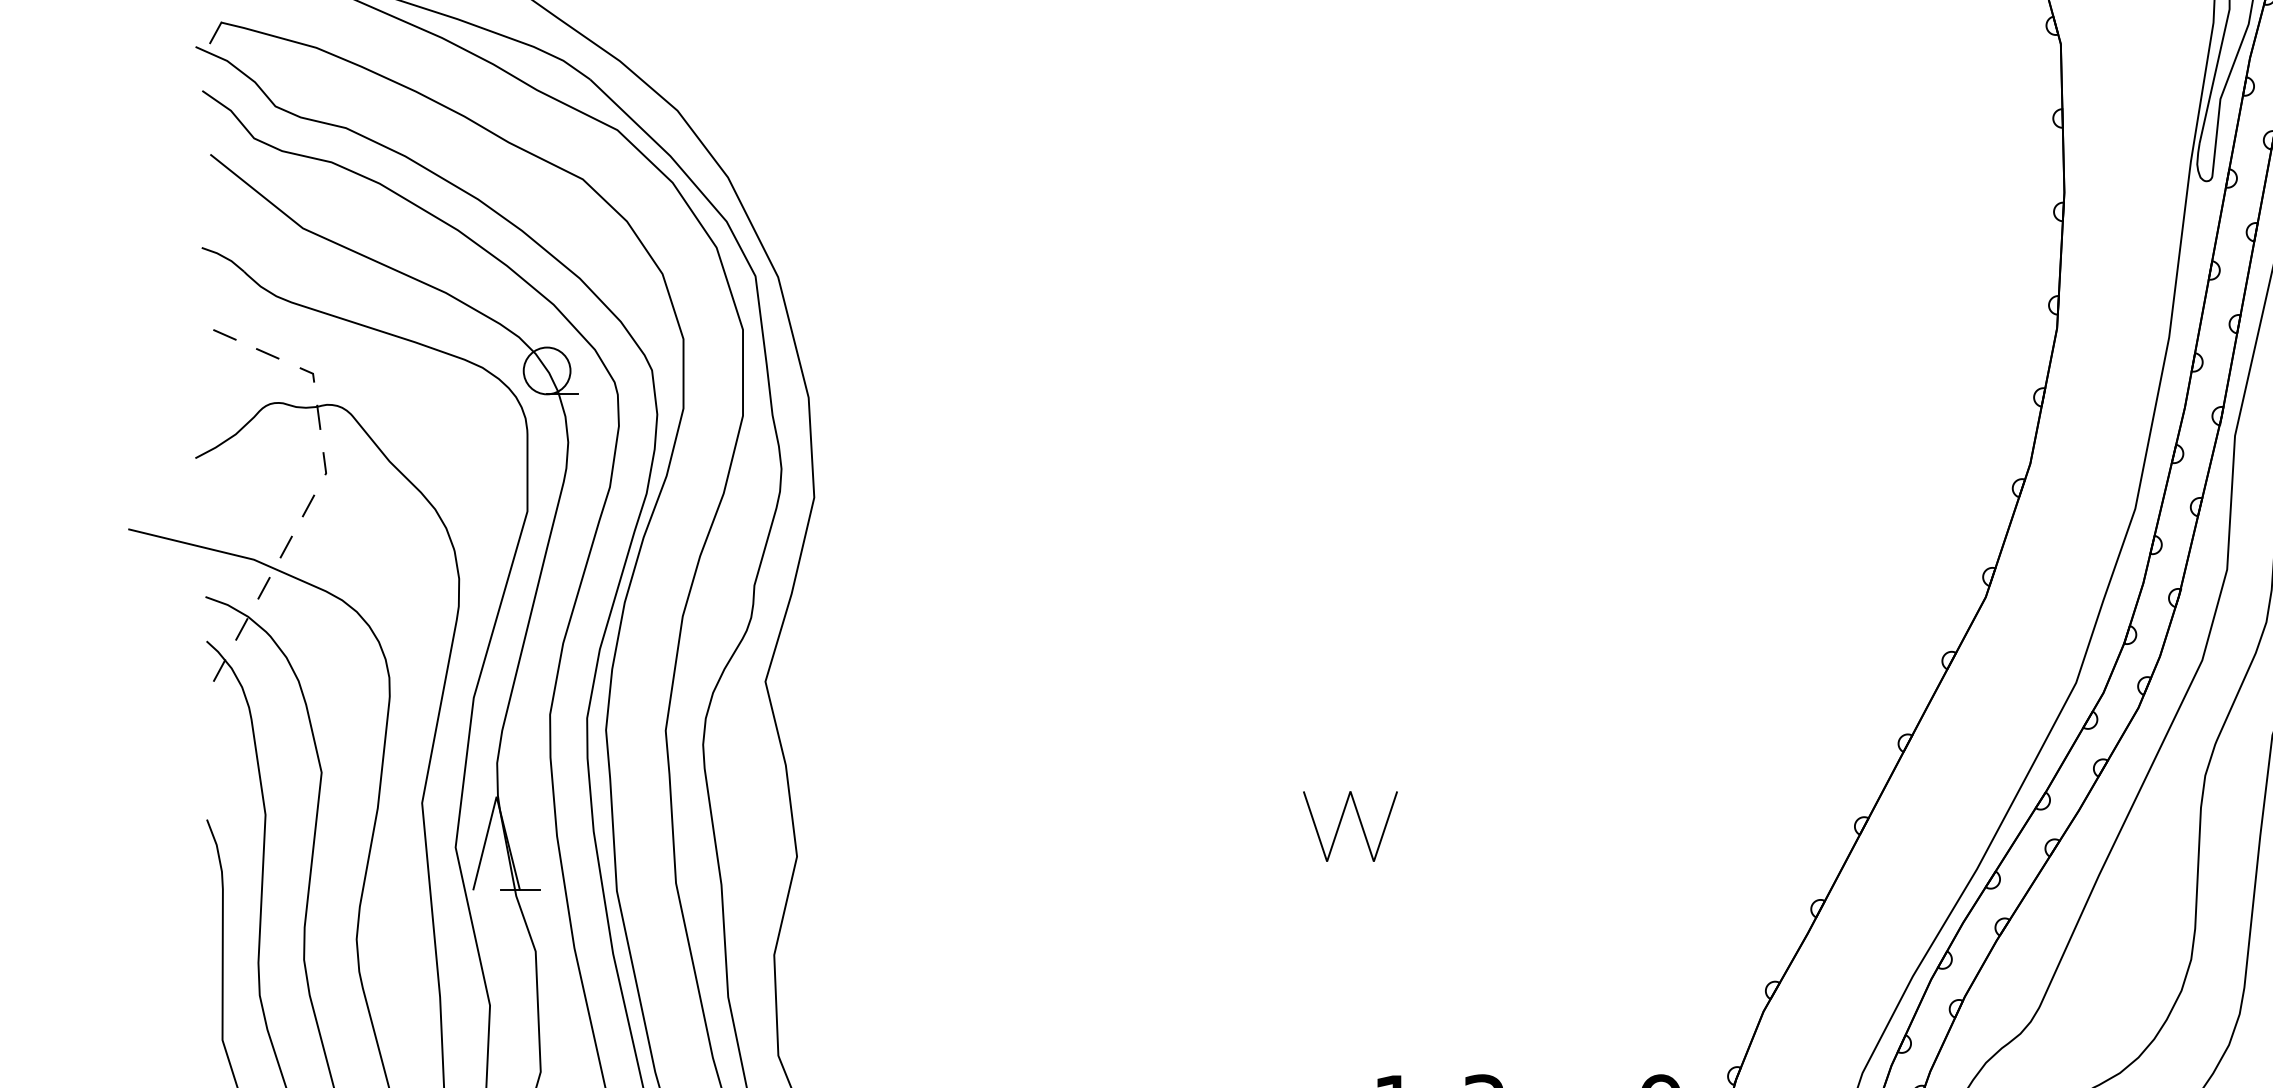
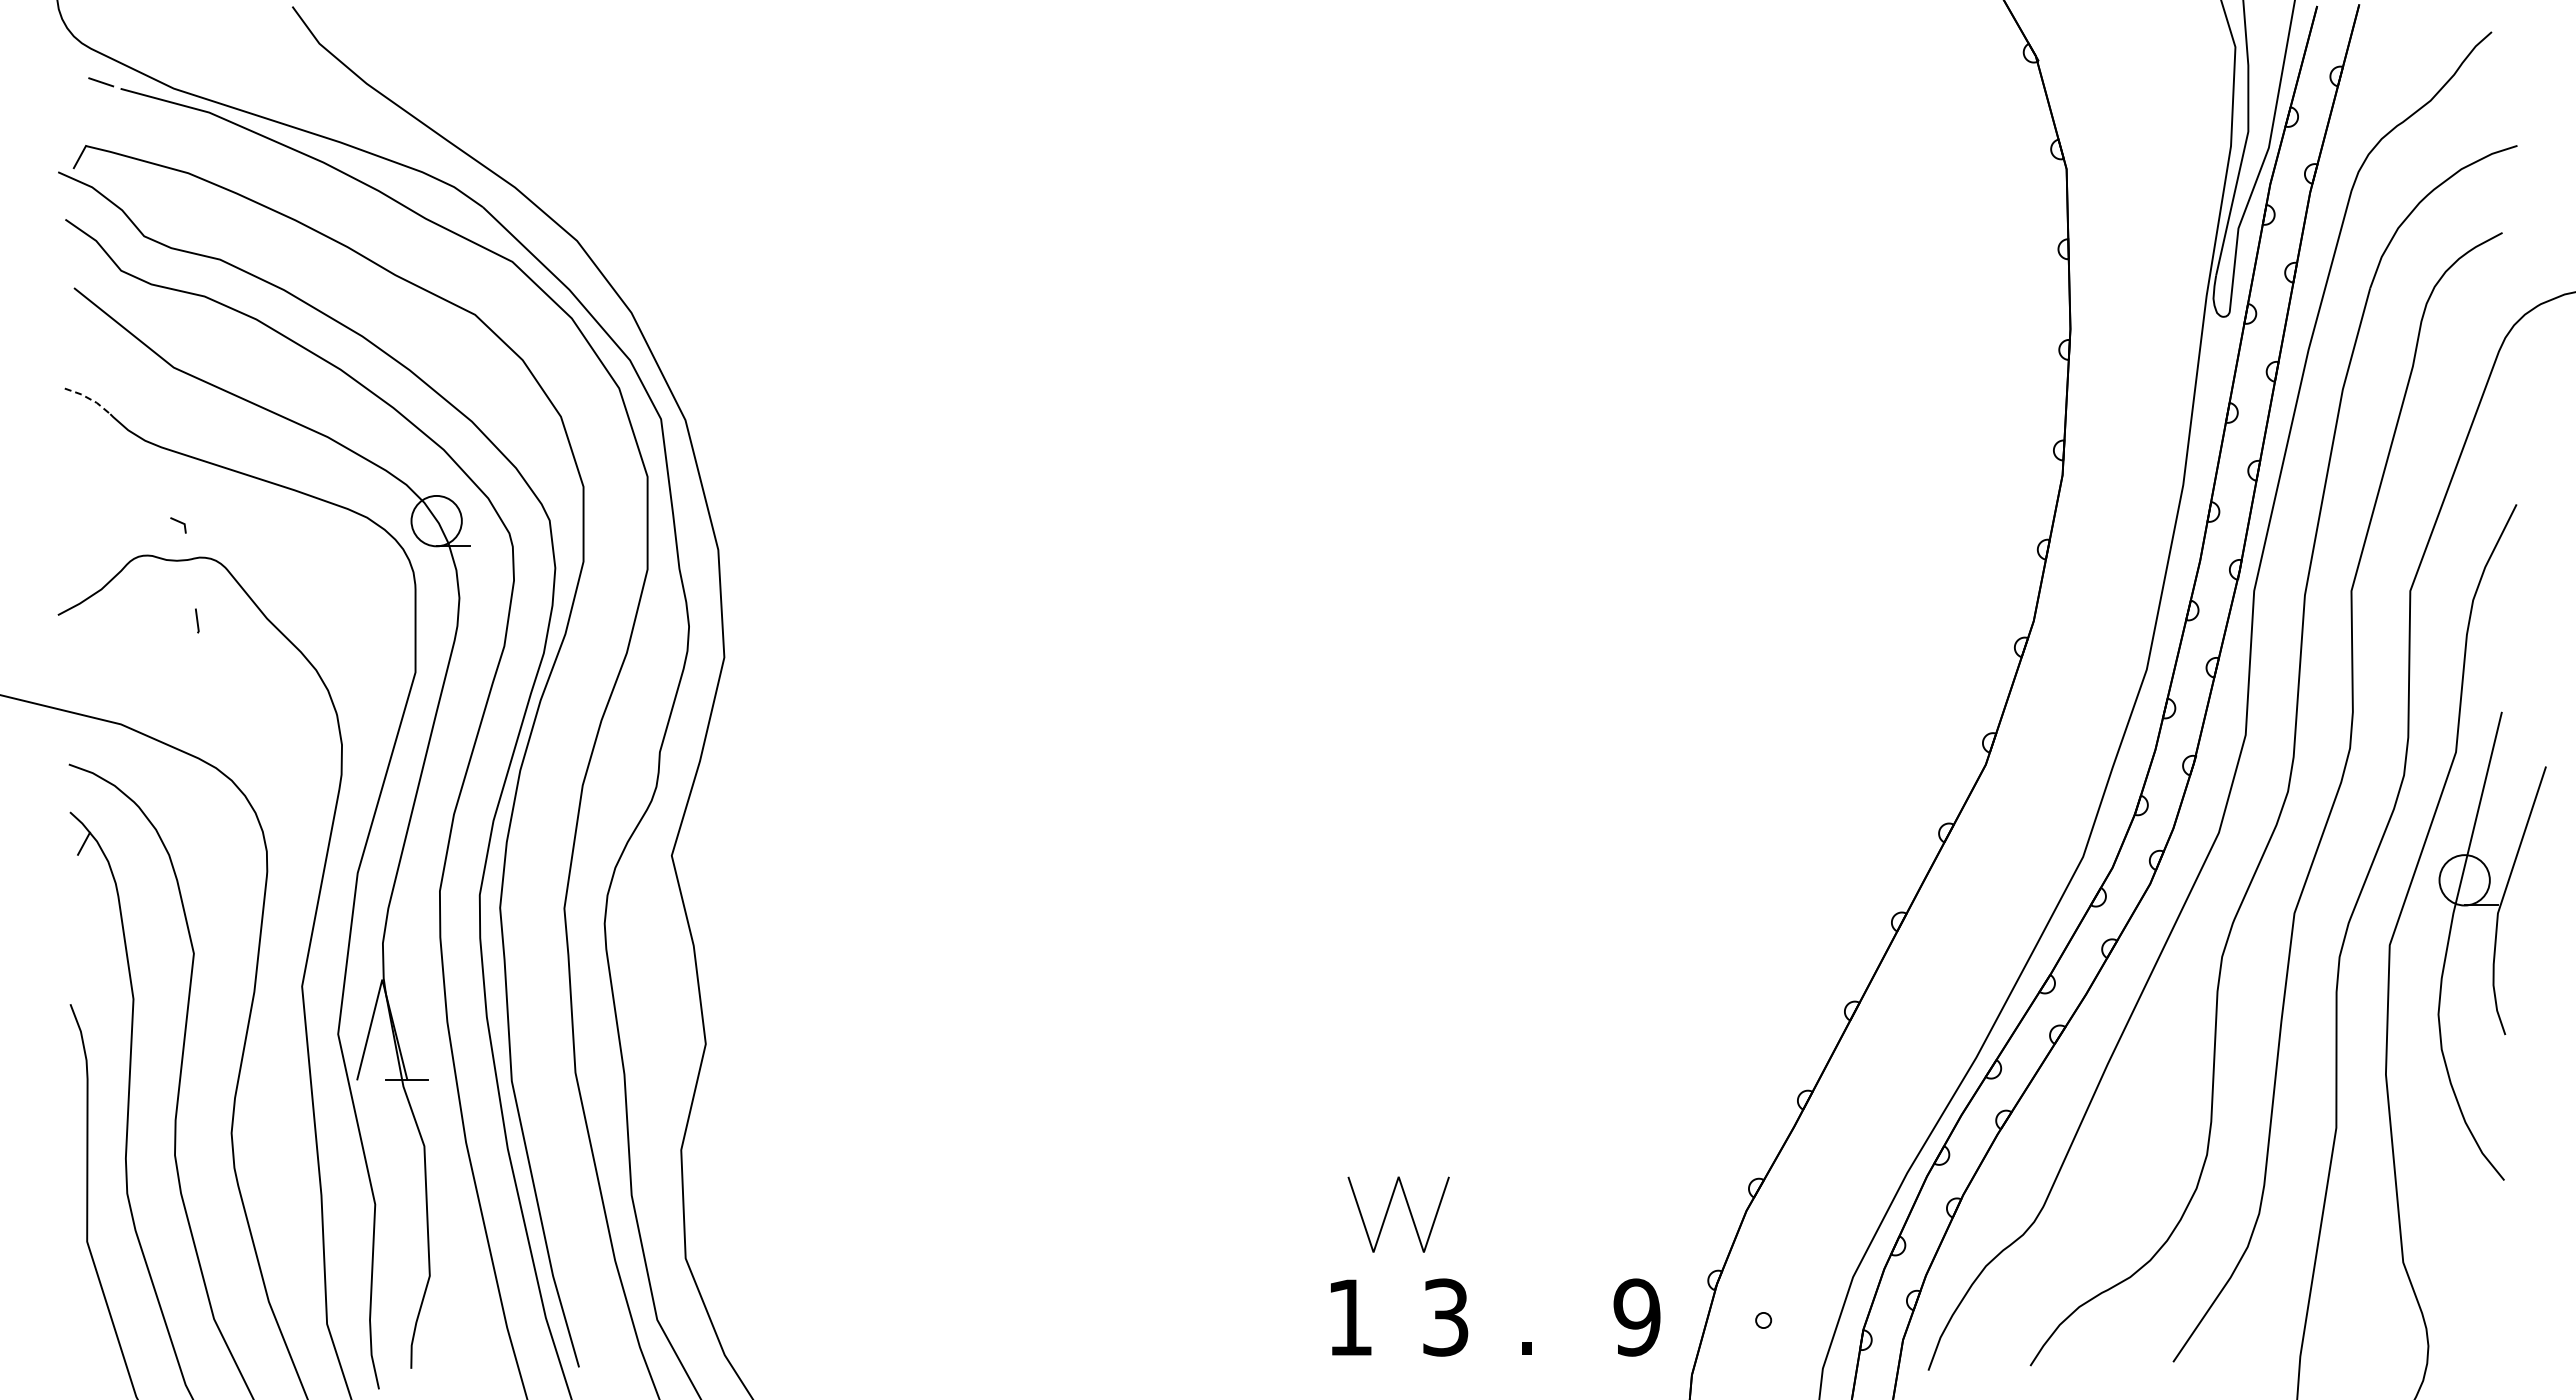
line: (224, 257) -> (89, 398), solid -> dashed
line: (224, 335) -> (89, 482), removed
line: (267, 353) -> (135, 502), removed
line: (318, 416) -> (190, 570), removed
line: (308, 505) -> (179, 666), removed
line: (285, 546) -> (155, 710), removed
line: (263, 588) -> (131, 755), removed
line: (241, 629) -> (107, 799), removed
line: (1340, 823) -> (1388, 1211), moved

